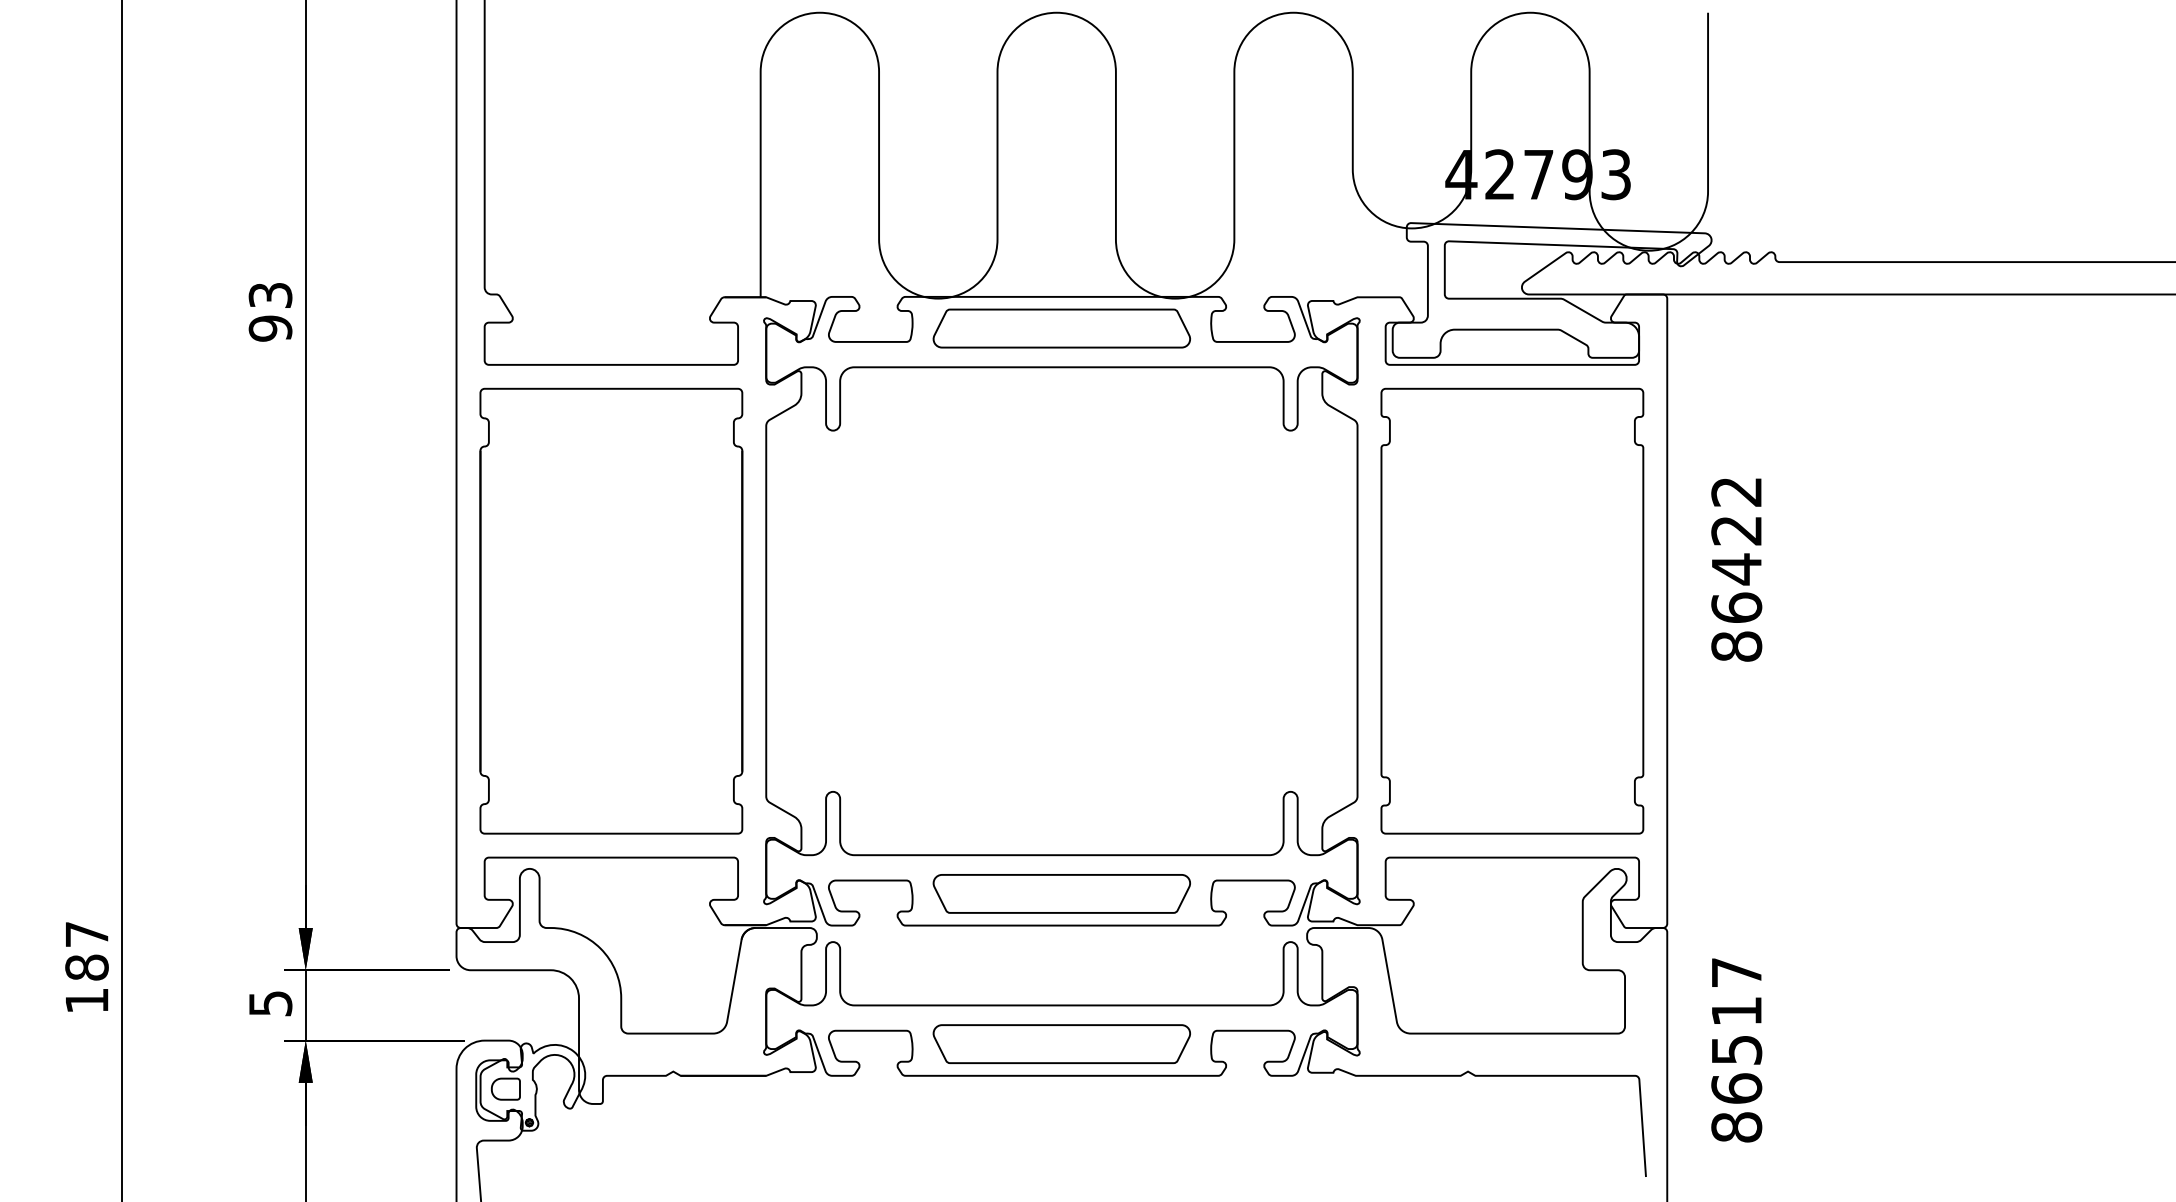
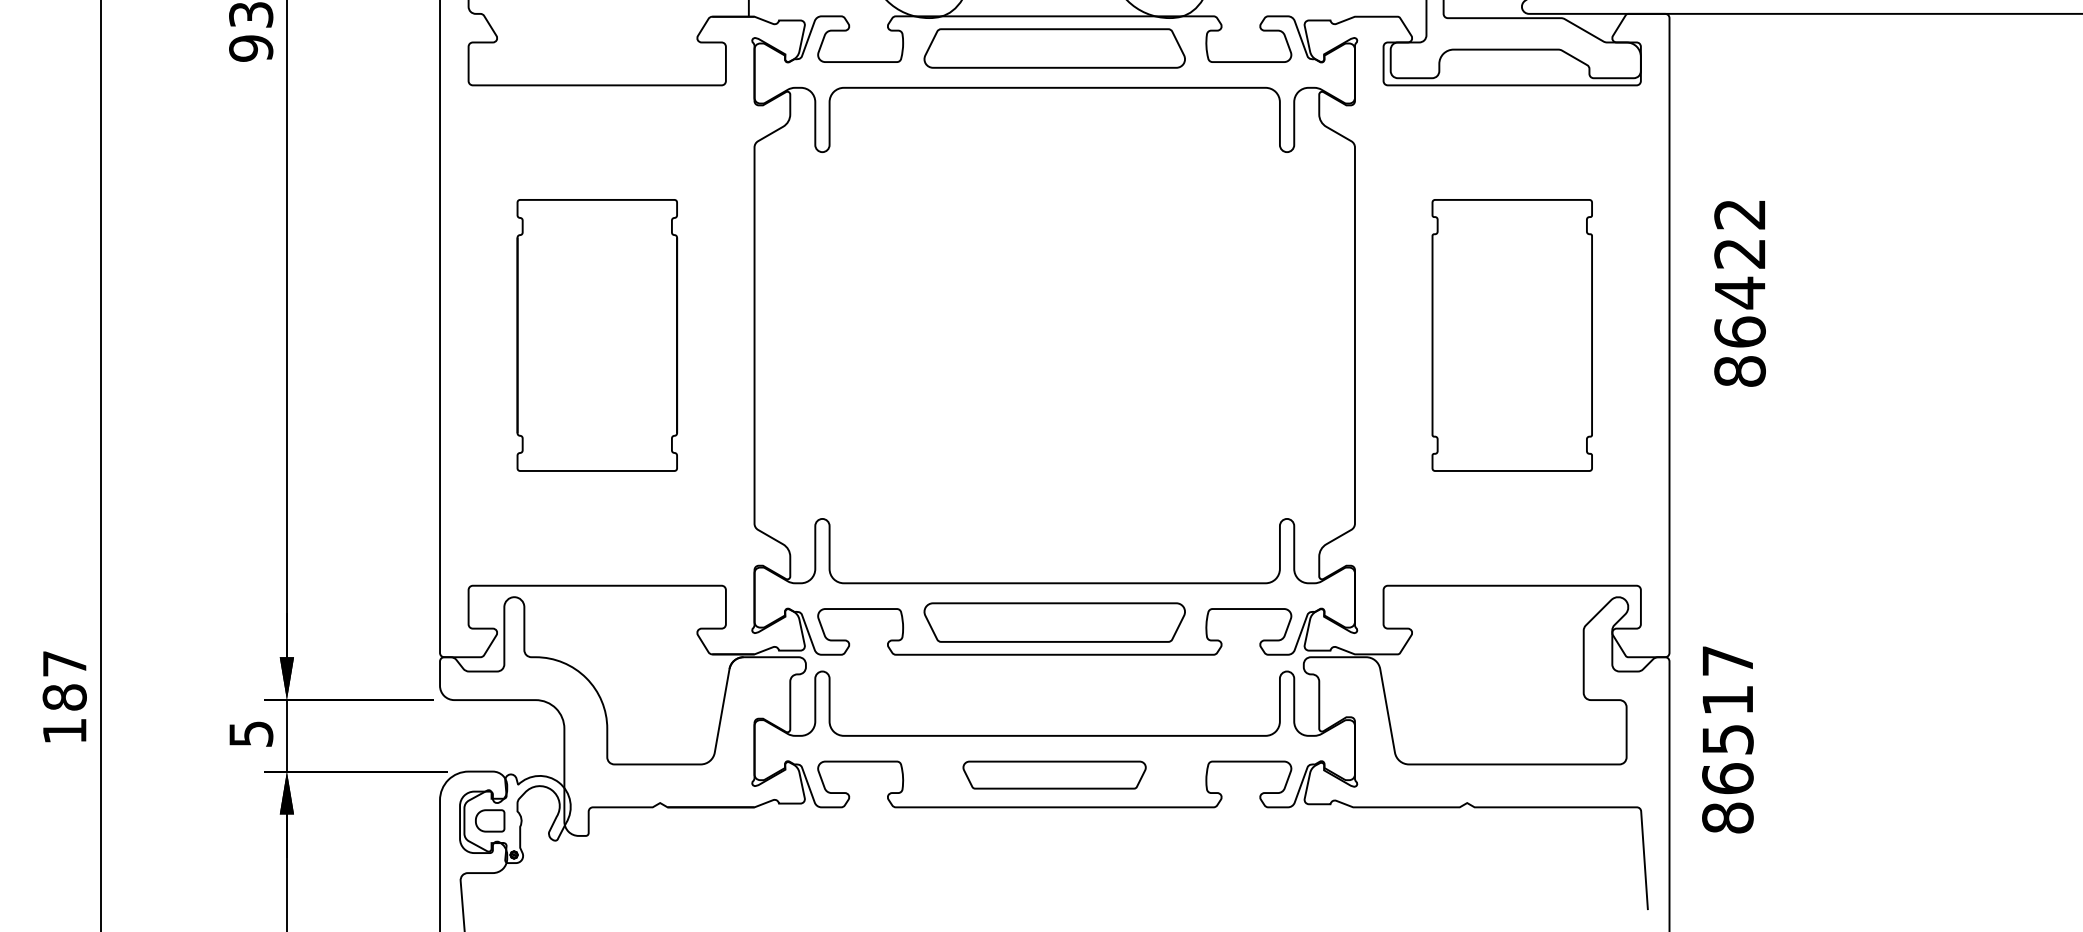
part: (611, 610) -> (597, 334), size x0.6
part: (1512, 610) -> (1512, 334), size x0.6
part: (1061, 1043) -> (1054, 774), size x0.7
text: (1736, 1050) -> (1727, 739), moved

